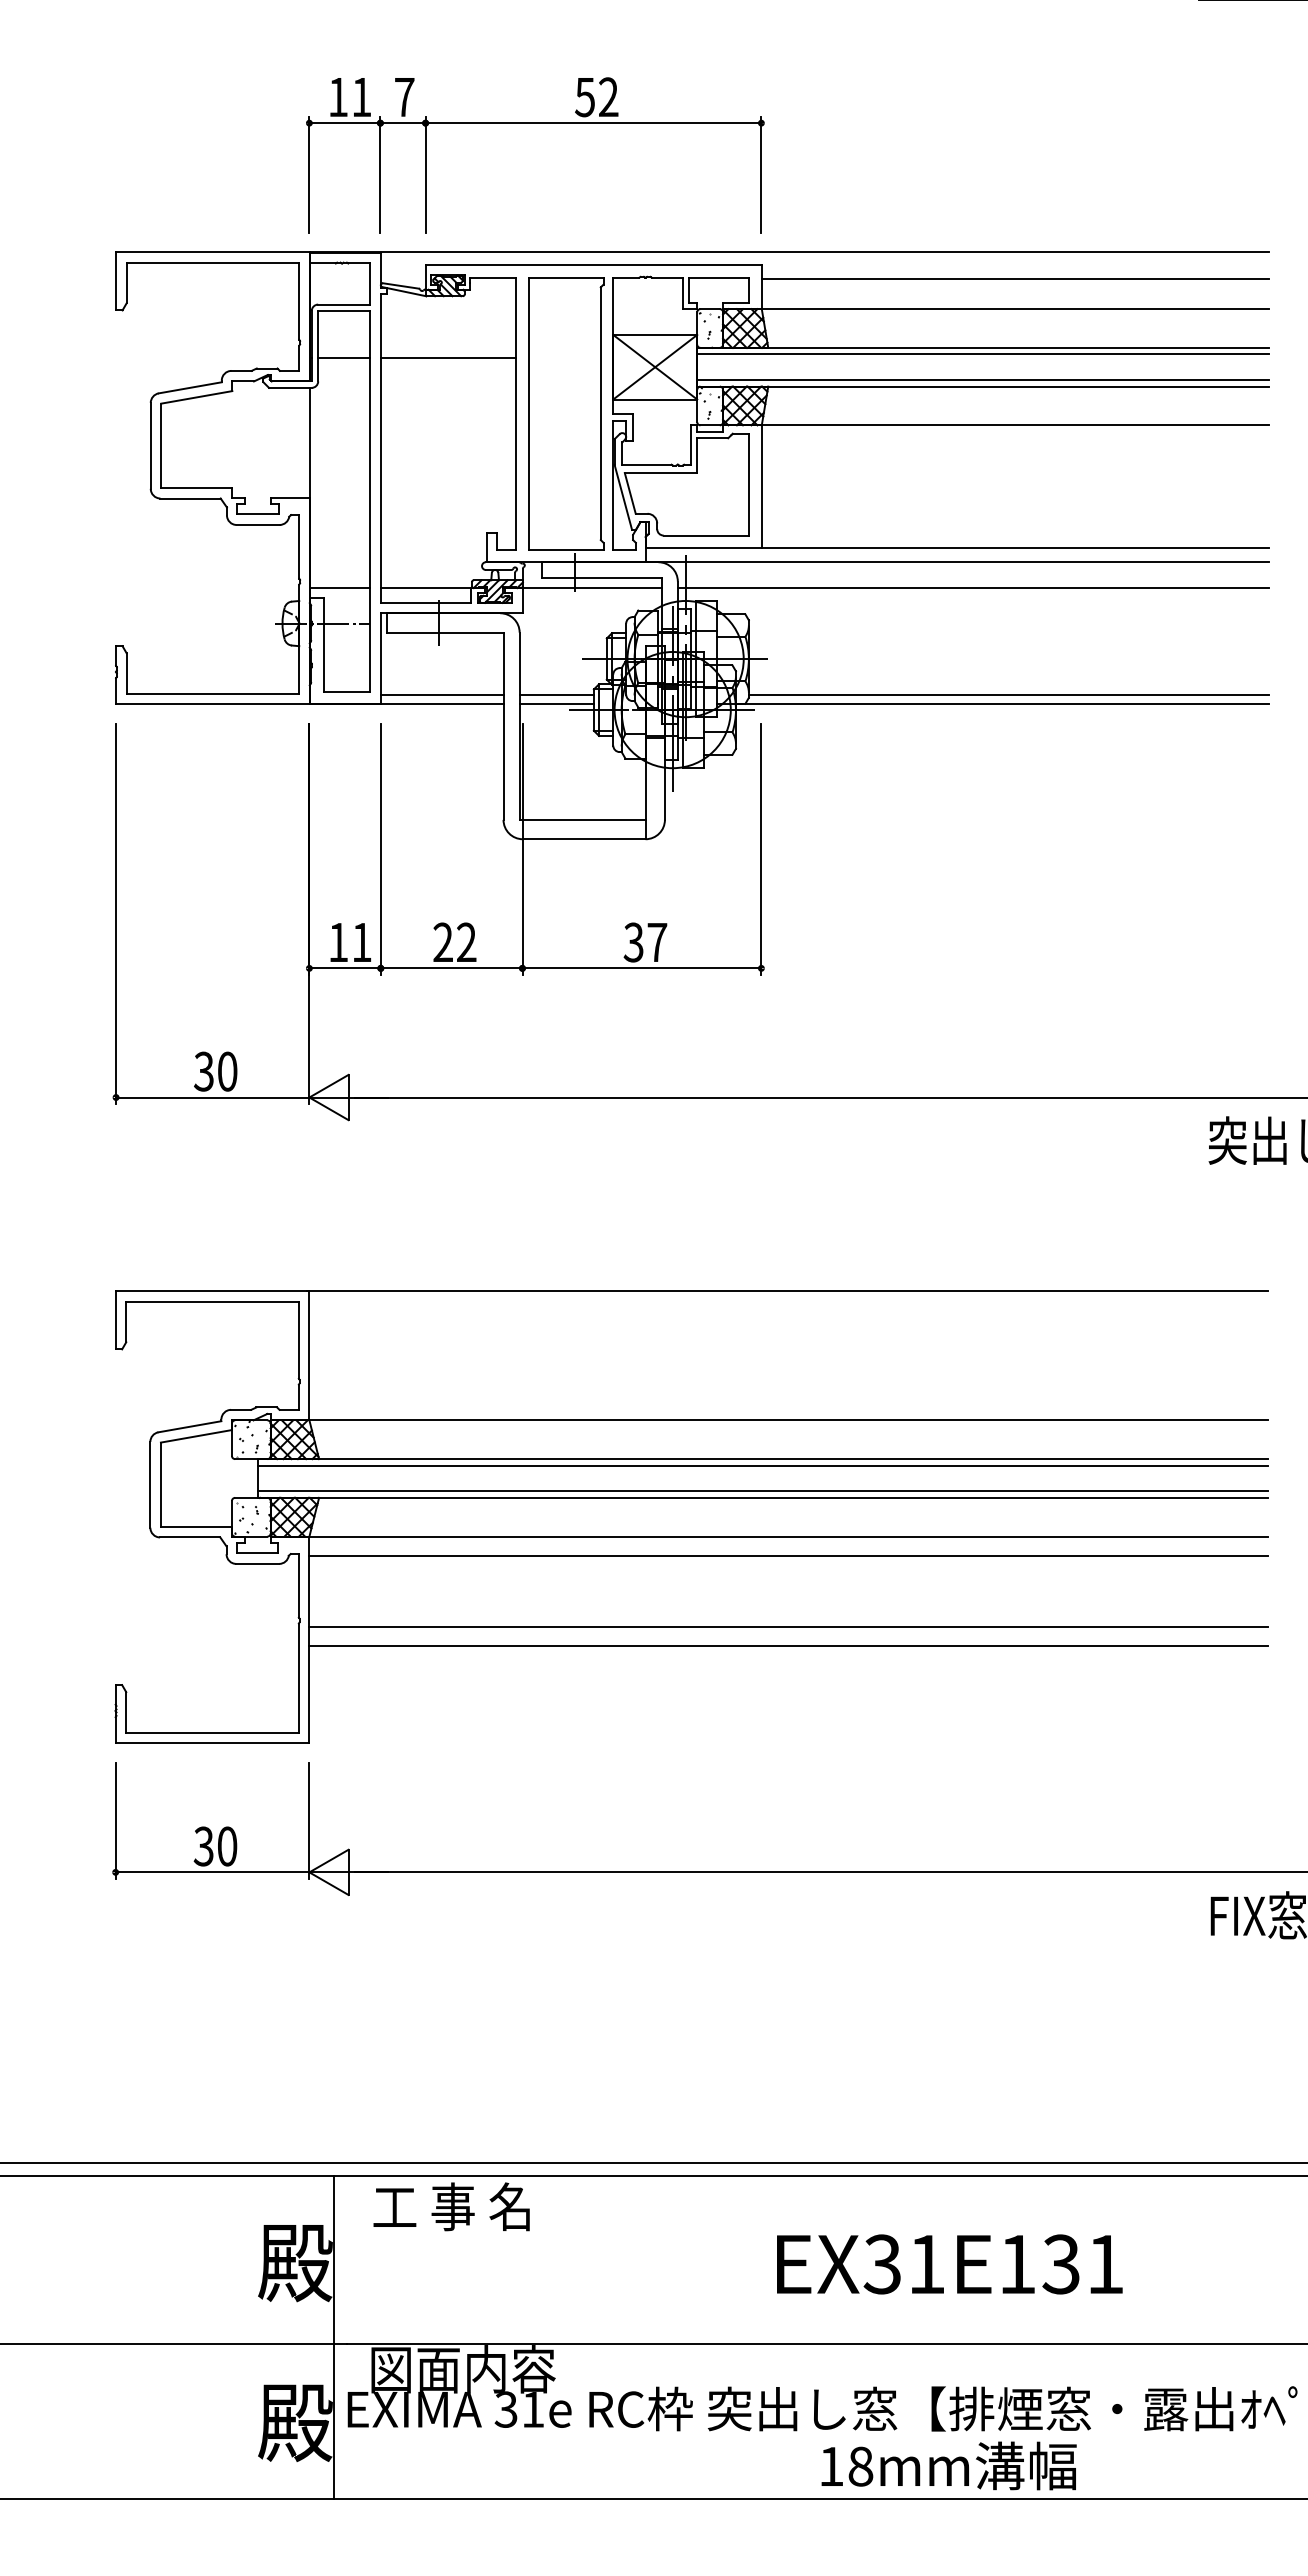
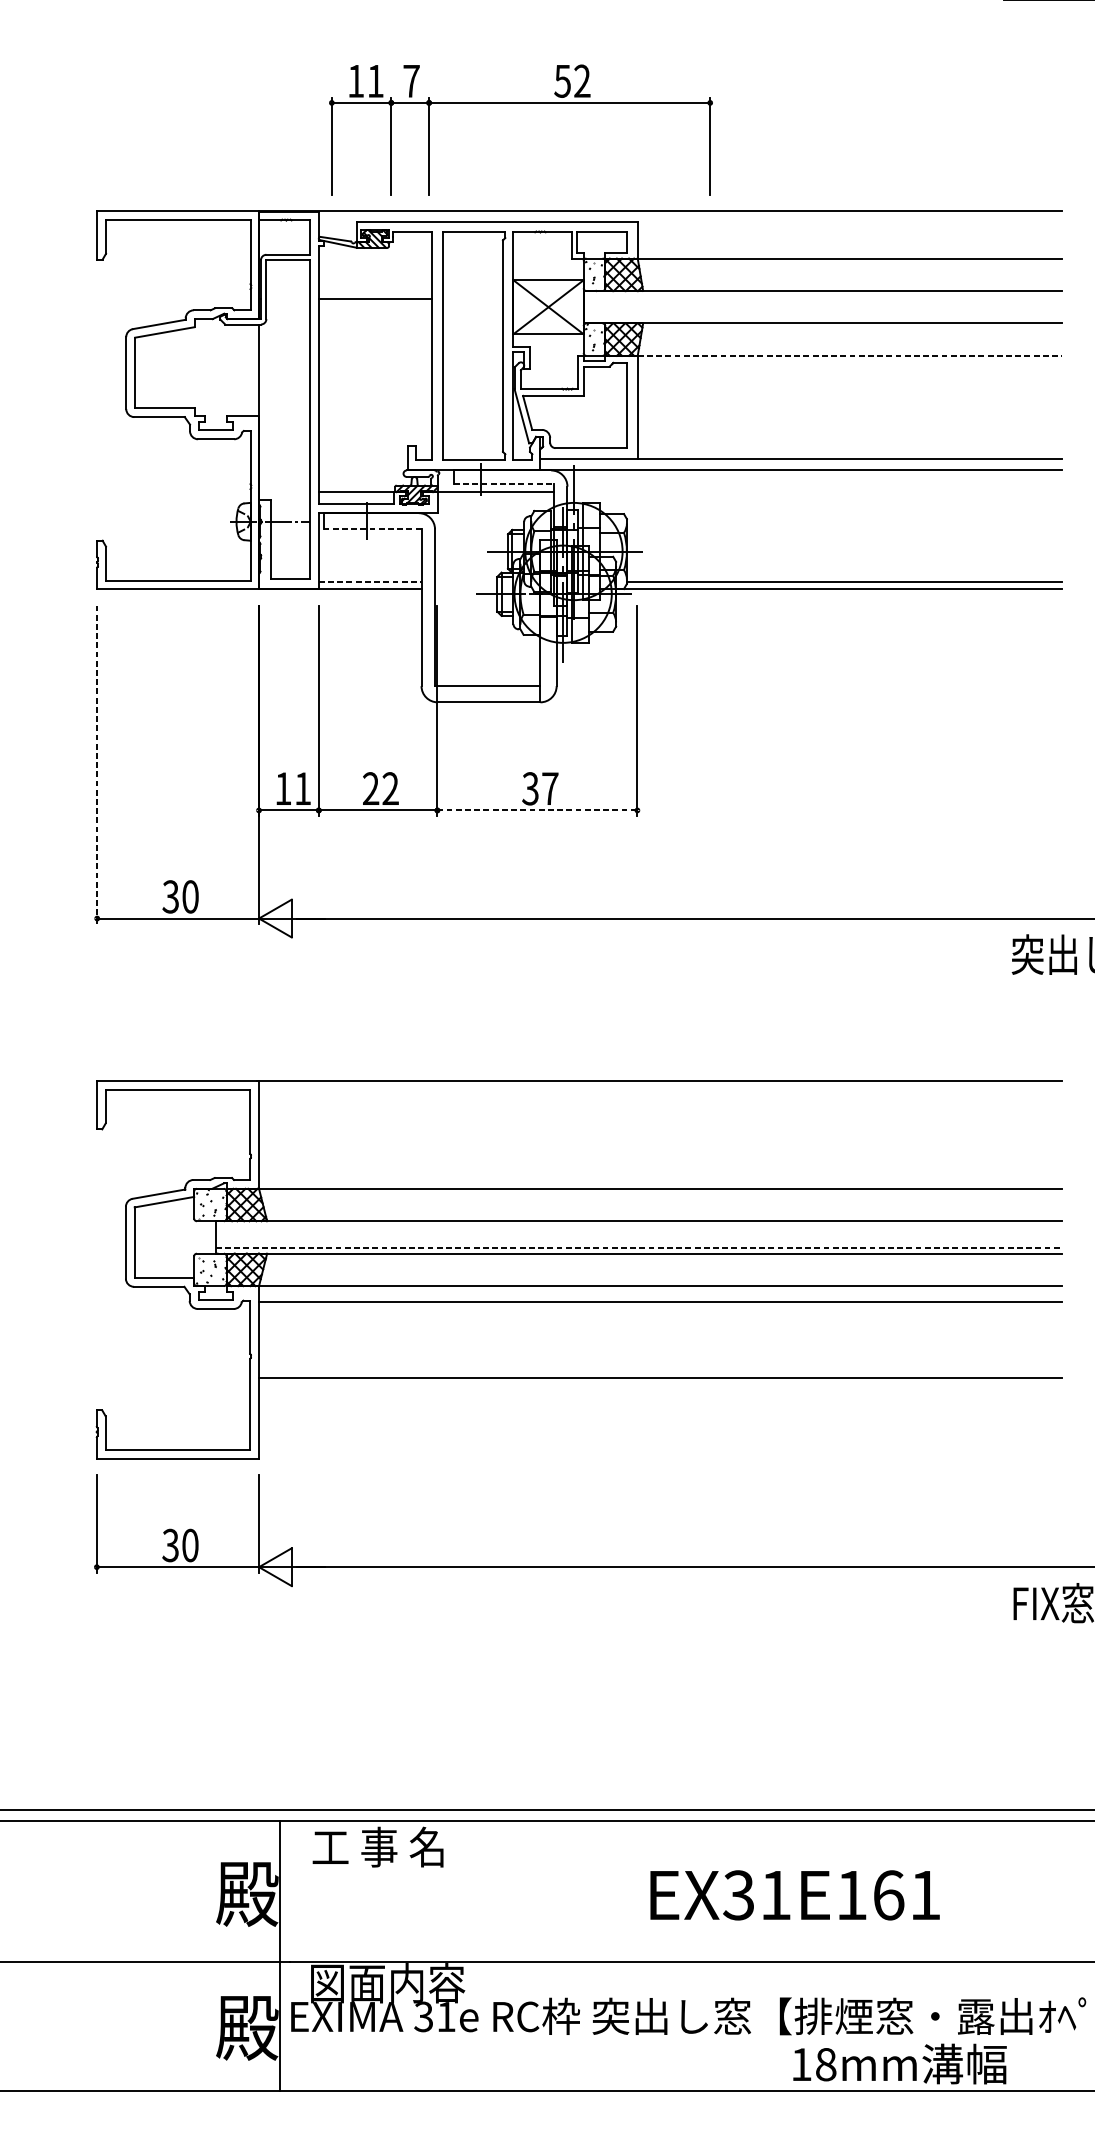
part: (535, 123) -> (521, 103), moved
line: (1014, 279) -> (849, 233), removed
line: (982, 354) -> (822, 296), removed
line: (344, 357) -> (288, 299), removed
line: (982, 380) -> (822, 318), removed
line: (1015, 425) -> (850, 356), solid -> dashed
line: (601, 578) -> (503, 484), solid -> dashed
line: (339, 588) -> (284, 492), removed
line: (972, 588) -> (814, 492), removed
line: (444, 632) -> (372, 529), solid -> dashed
line: (442, 695) -> (370, 582), solid -> dashed
line: (556, 695) -> (465, 582), removed
line: (556, 704) -> (465, 589), removed
line: (116, 914) -> (97, 765), solid -> dashed
line: (642, 968) -> (537, 810), solid -> dashed
line: (762, 1465) -> (638, 1226), removed
line: (763, 1491) -> (639, 1248), solid -> dashed
line: (788, 1627) -> (660, 1362), removed
text: (1061, 2264) -> (888, 1895), EX31E131 -> EX31E161
text: (948, 2465) -> (899, 2063), moved

